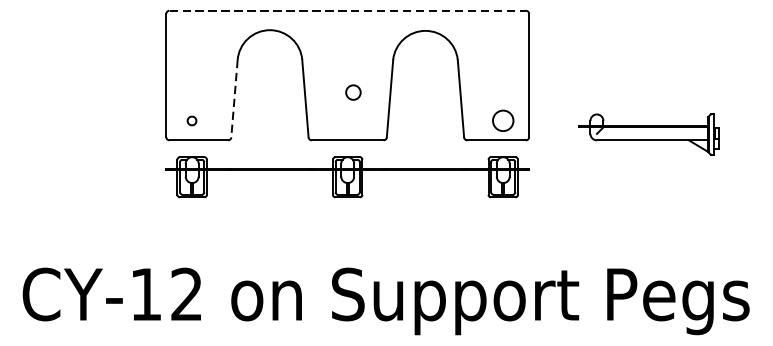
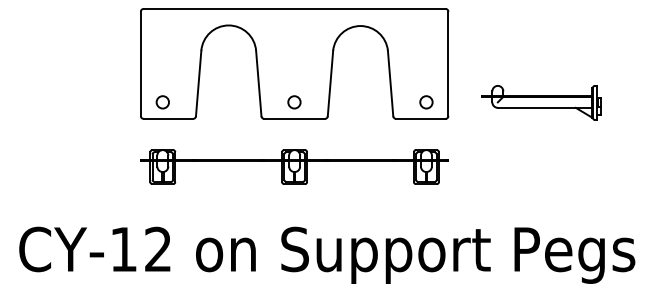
line: (348, 11) -> (295, 9), dashed -> solid
circle: (353, 92) -> (294, 102), moved
line: (234, 98) -> (198, 83), dashed -> solid
circle: (191, 121) -> (162, 102), size x1.67
circle: (503, 121) -> (426, 102), size x0.71
part: (648, 134) -> (541, 102), moved
part: (347, 176) -> (294, 166), moved

